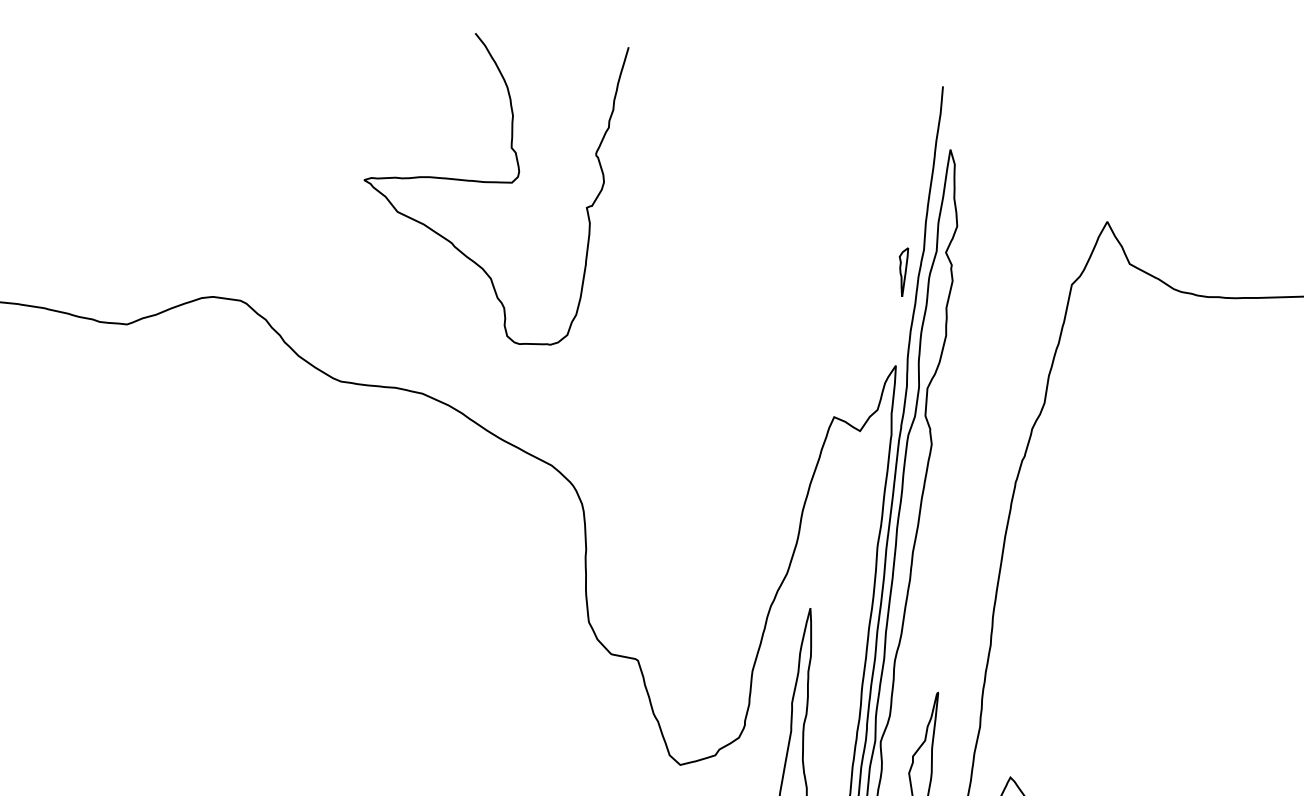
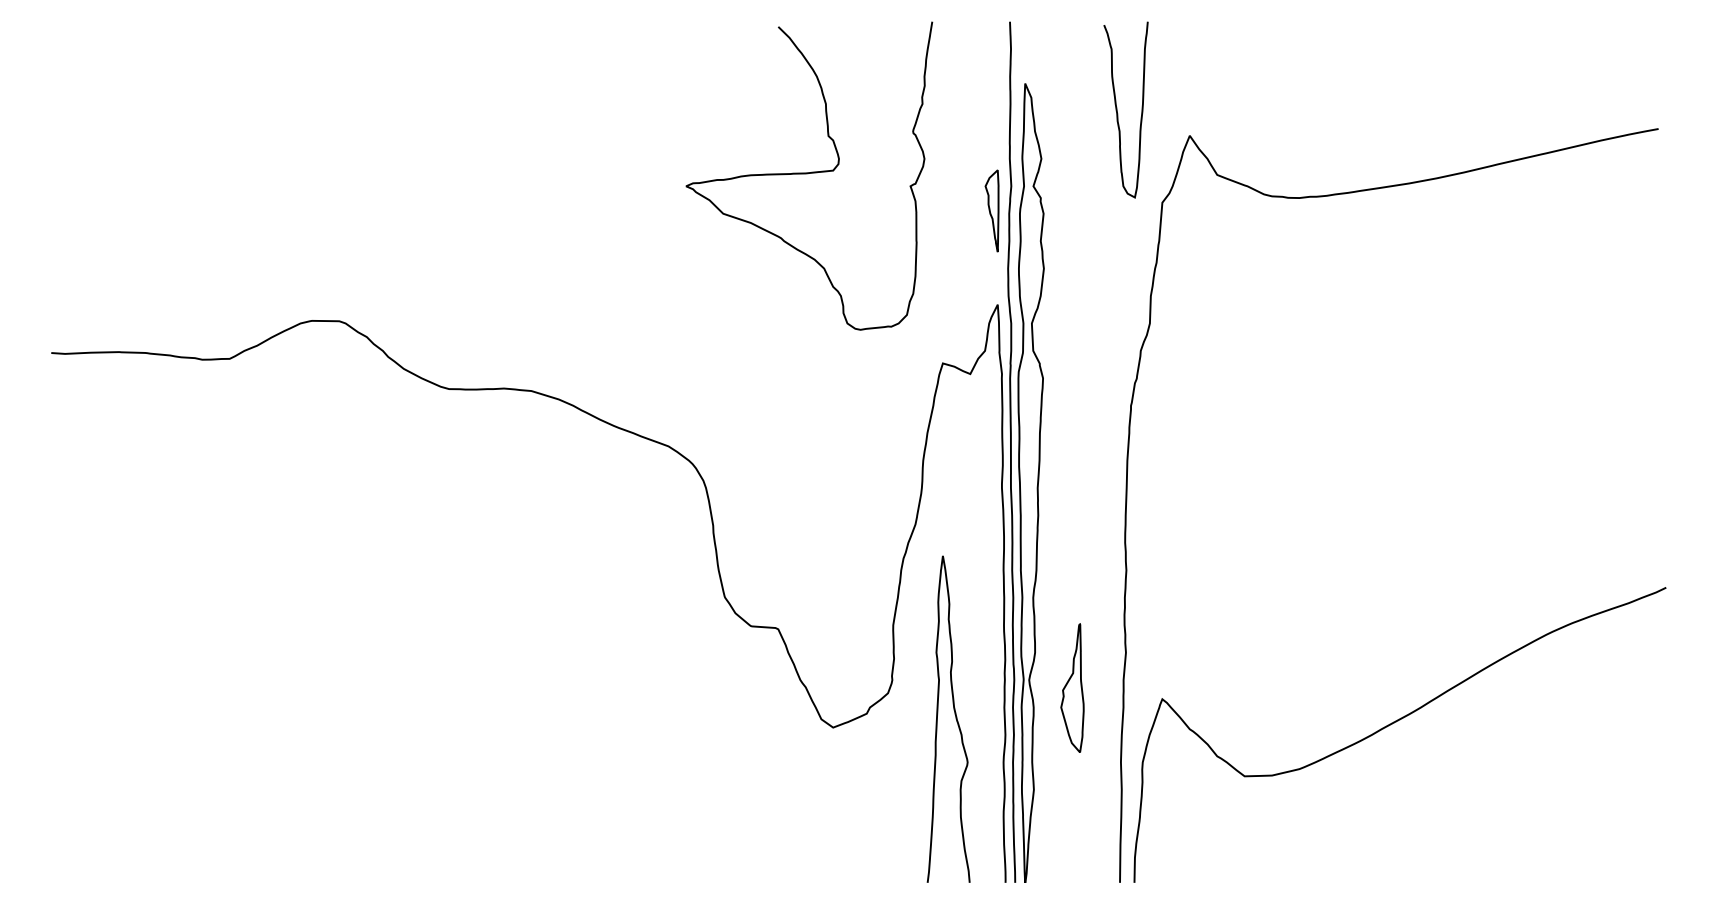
curve: (488, 182) -> (809, 173), moved
curve: (1038, 186) -> (1117, 109), added
part: (901, 271) -> (991, 210), size x1.67

